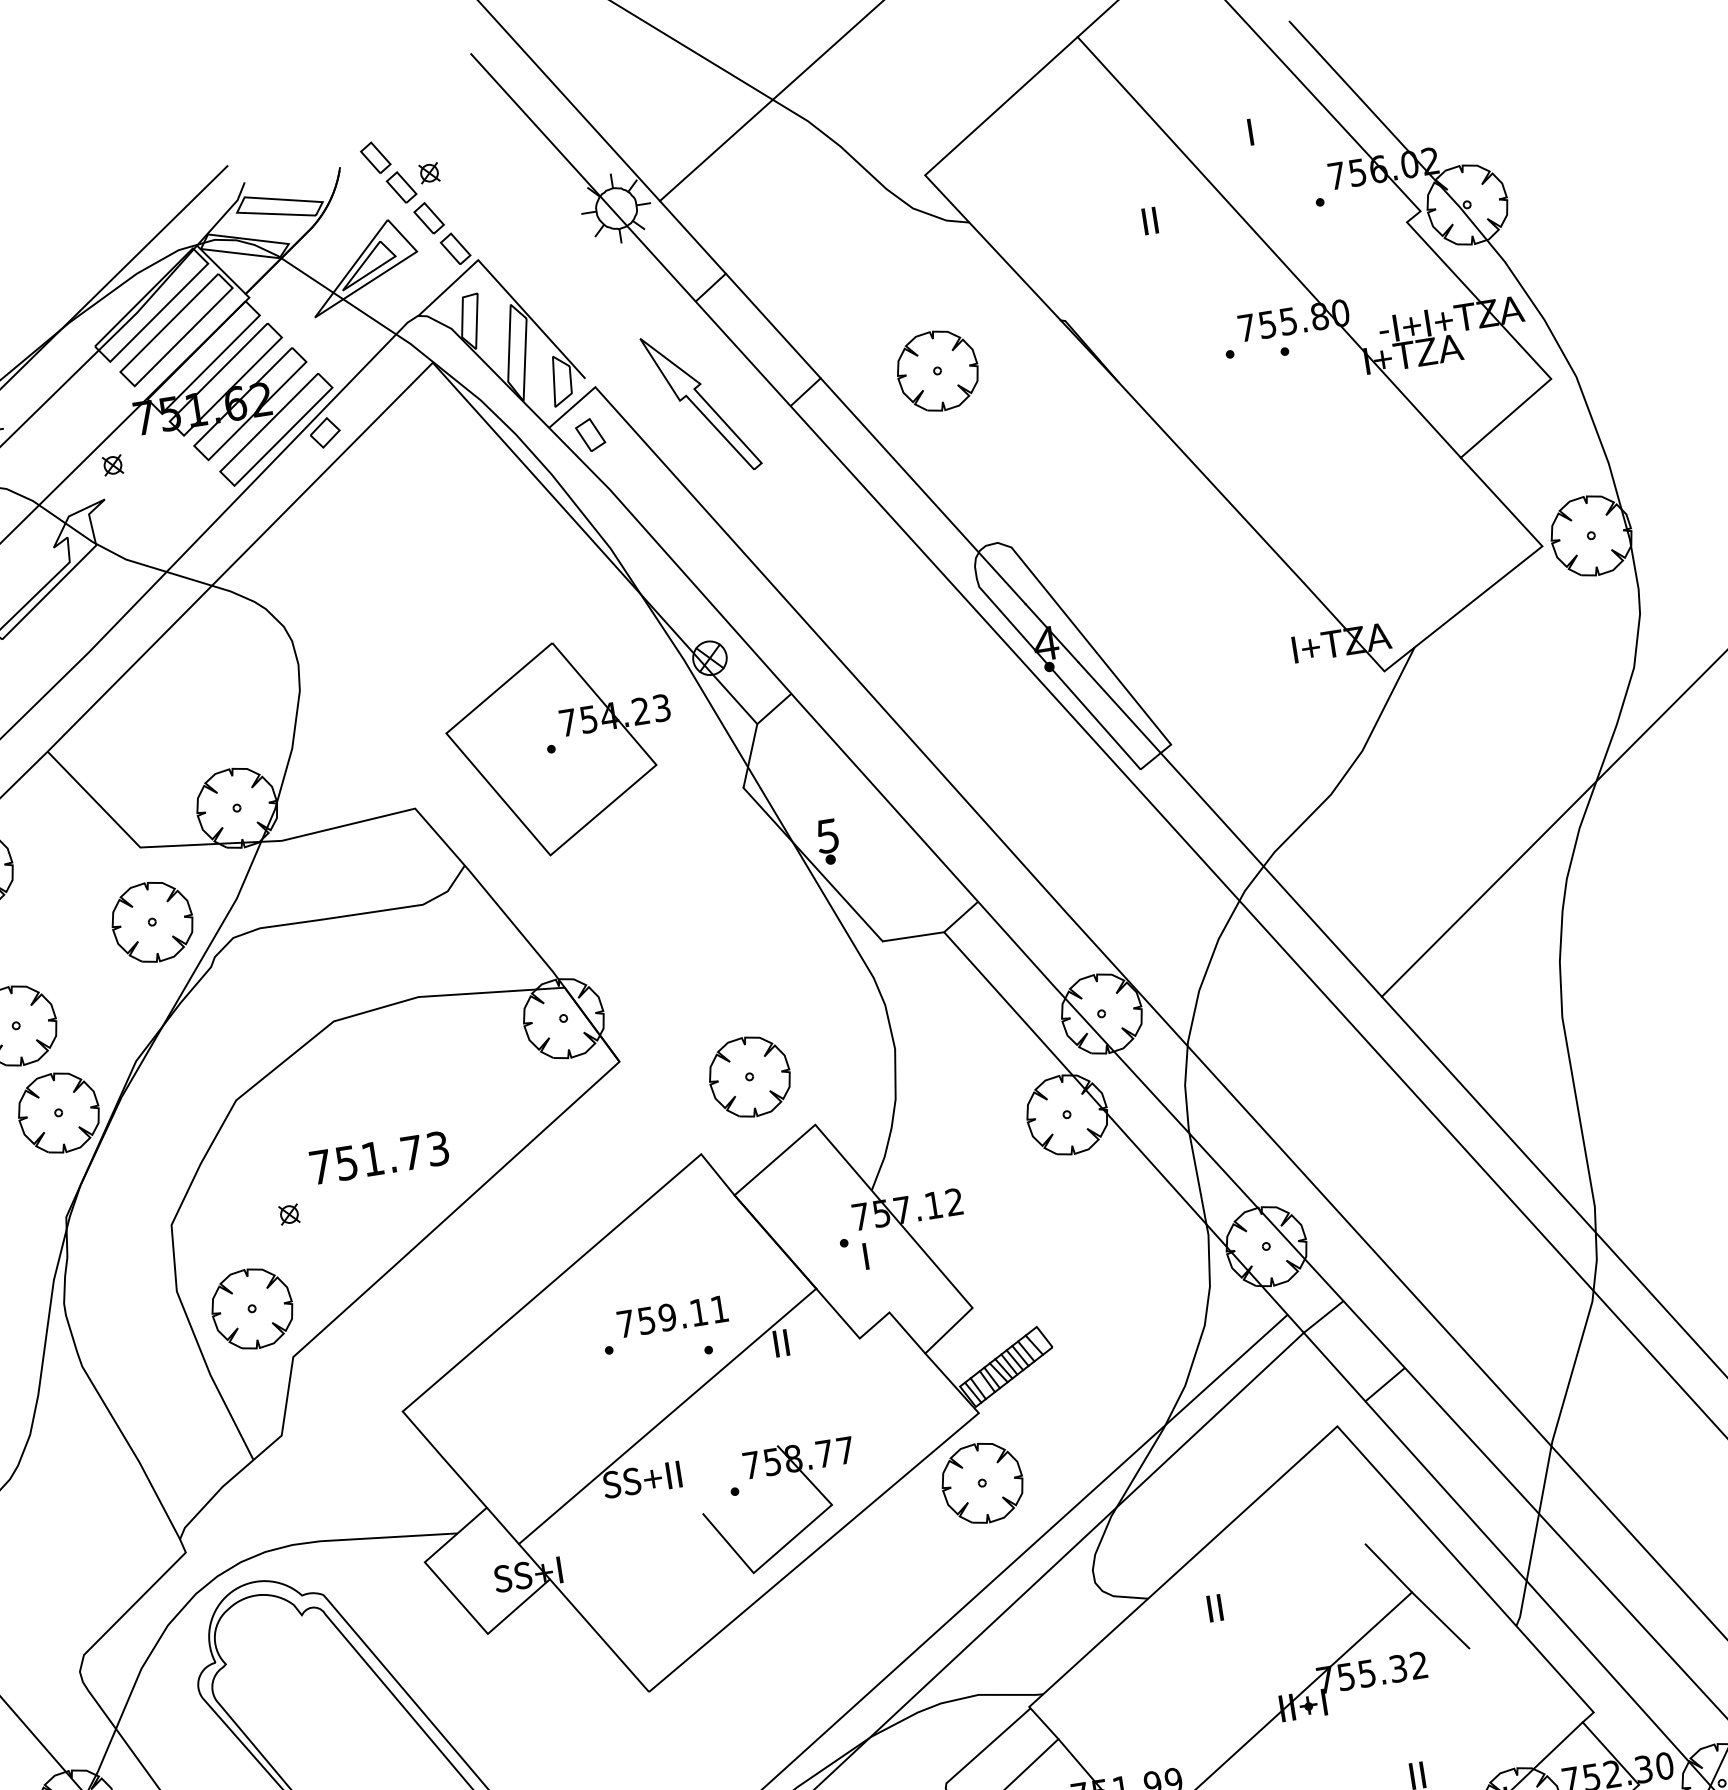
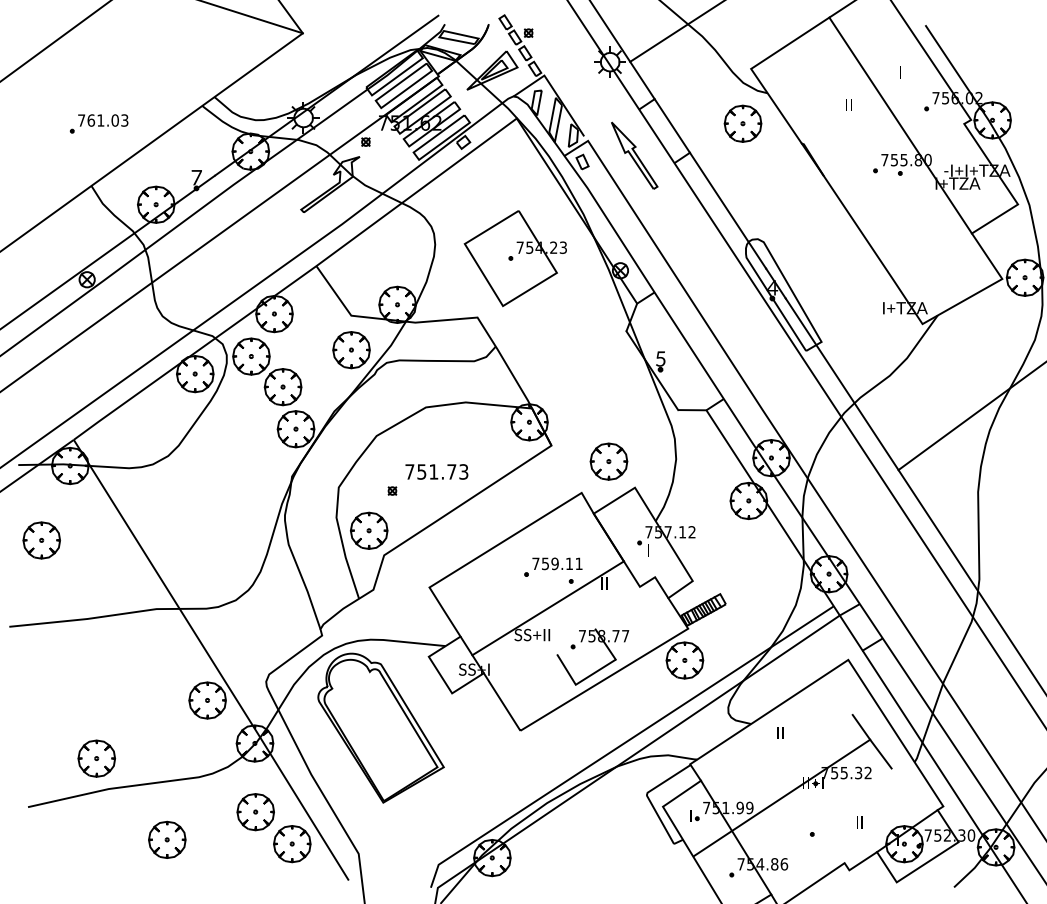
part: (936, 370) -> (742, 123), moved
part: (559, 748) -> (514, 258), moved

